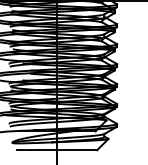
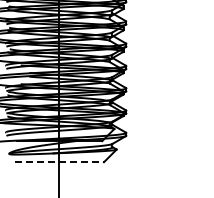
line: (57, 150) -> (59, 162), solid -> dashed

